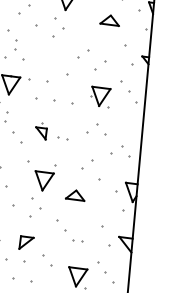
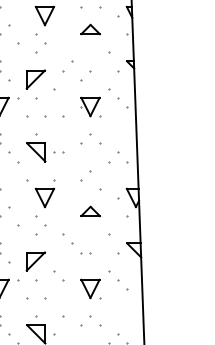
part: (49, 62) -> (35, 79), added
part: (41, 130) -> (36, 147), size x1.67
part: (75, 195) -> (90, 211), moved
part: (26, 243) -> (35, 261), size x1.43

